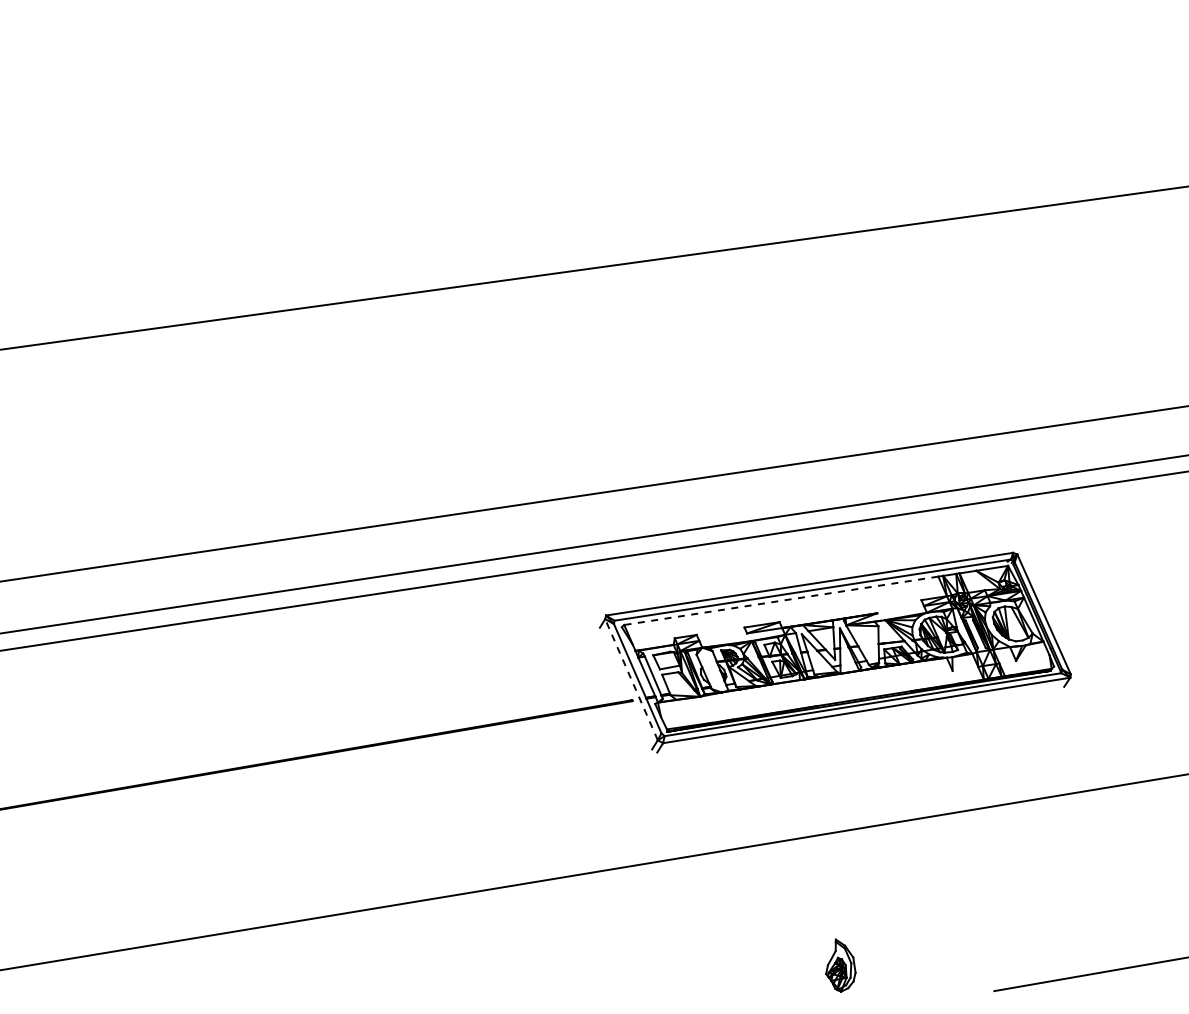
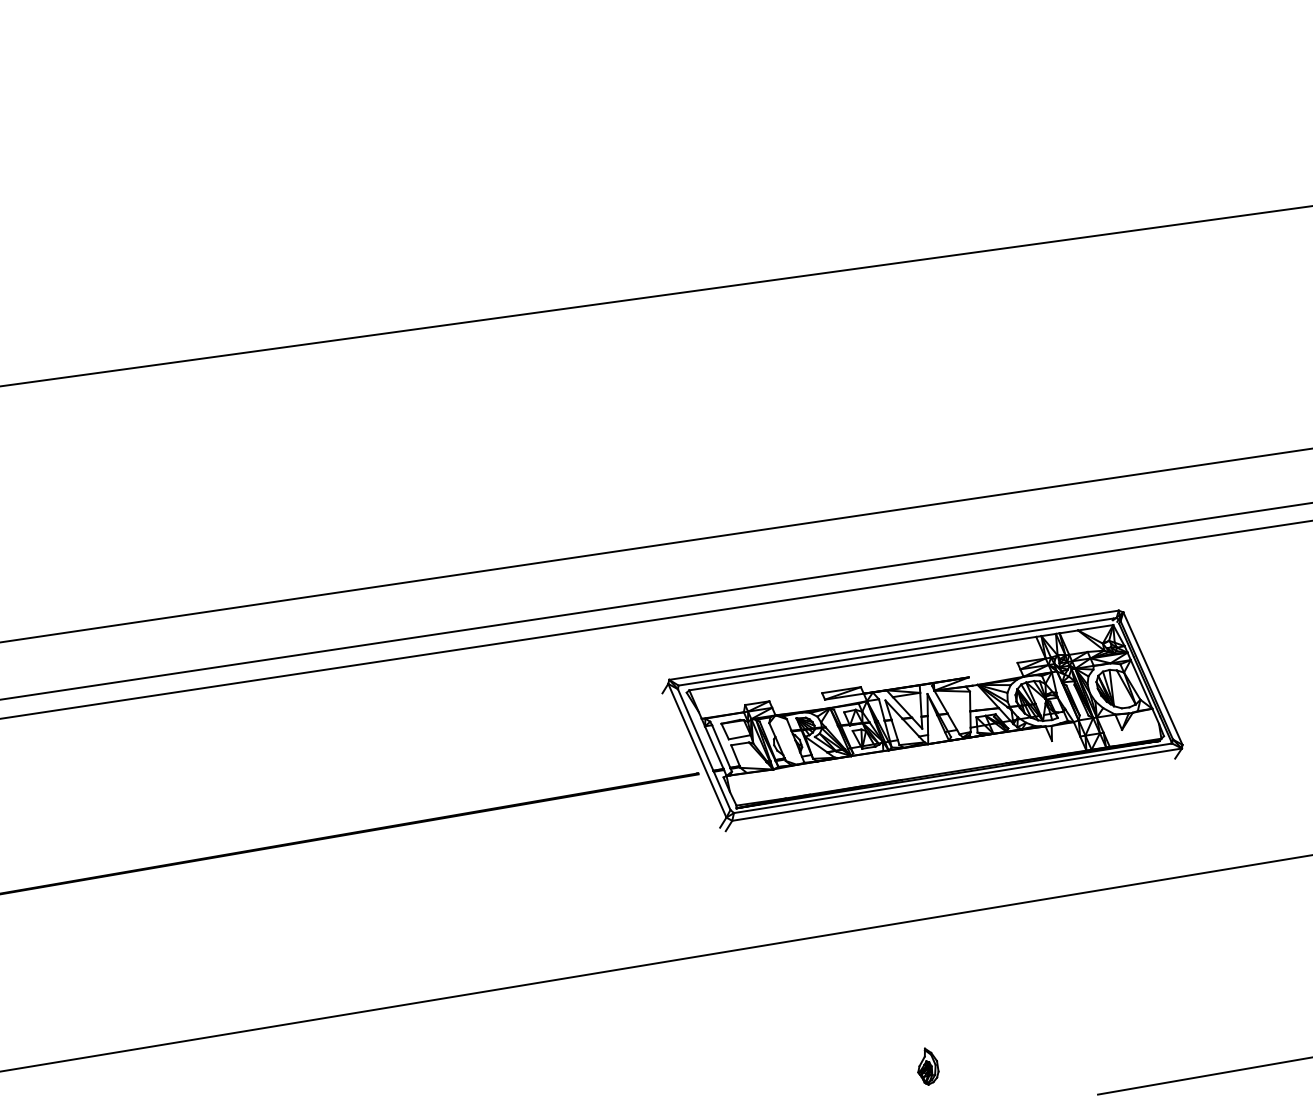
line: (781, 600) -> (863, 663), dashed -> solid
line: (631, 679) -> (697, 750), dashed -> solid
part: (840, 965) -> (928, 1066), size x0.62

